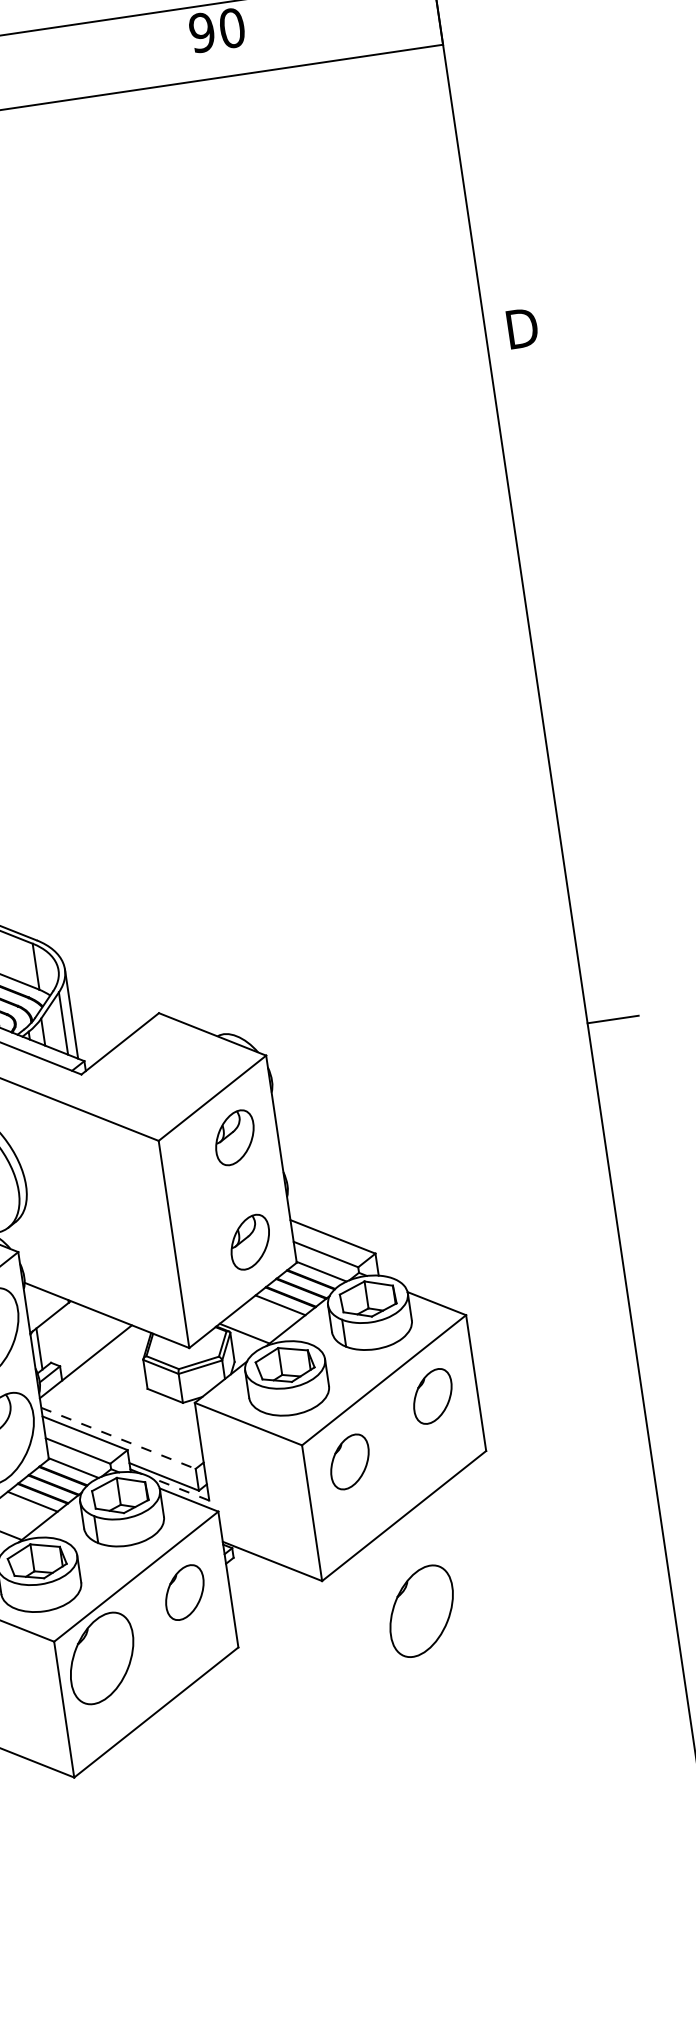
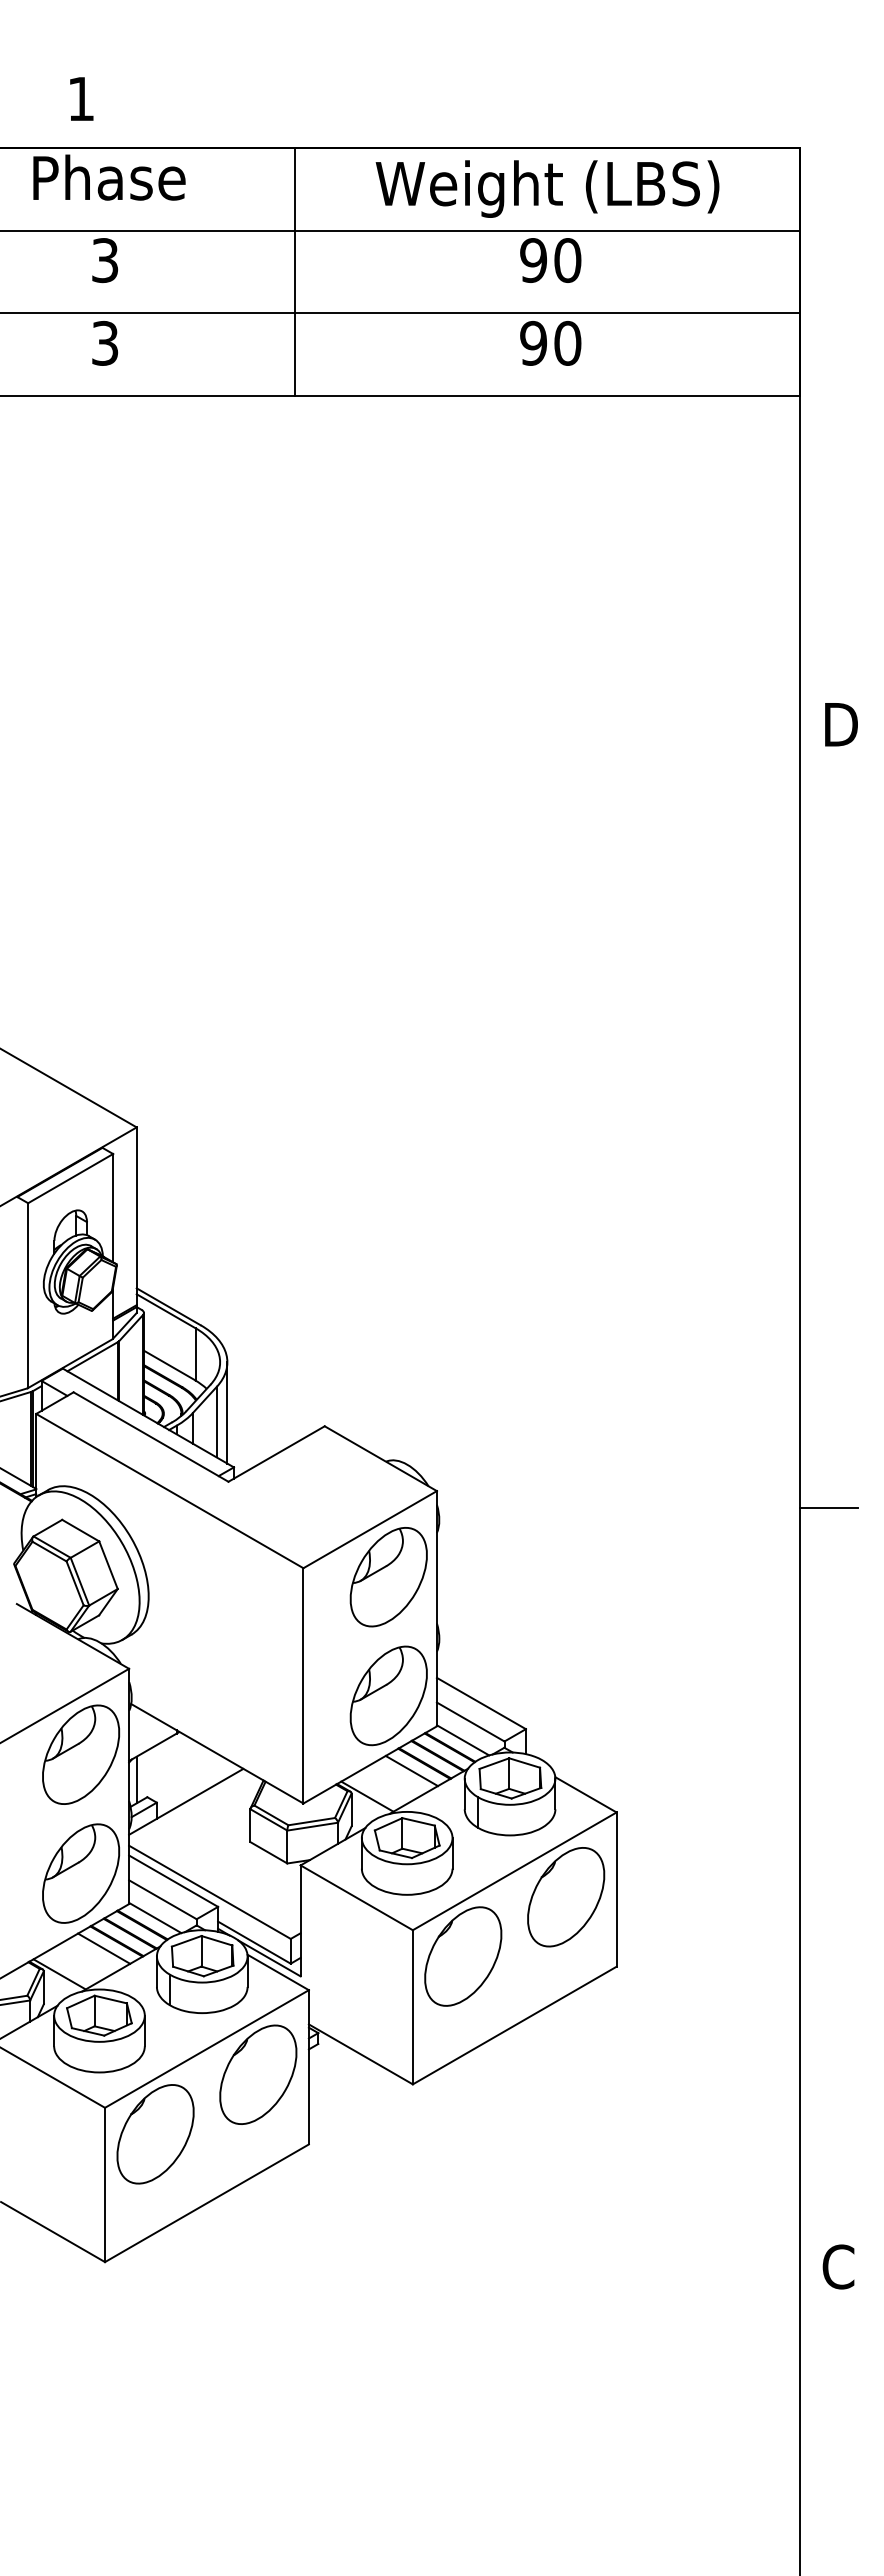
part: (234, 1138) -> (388, 1577), size x1.67
part: (250, 1241) -> (388, 1695), size x1.67
part: (433, 1396) -> (566, 1897), size x1.67
line: (119, 1438) -> (210, 1892), dashed -> solid
part: (350, 1461) -> (463, 1956), size x1.67
line: (179, 1488) -> (269, 1958), dashed -> solid
part: (184, 1592) -> (258, 2074), size x1.67
part: (421, 1611) -> (518, 2134), removed

